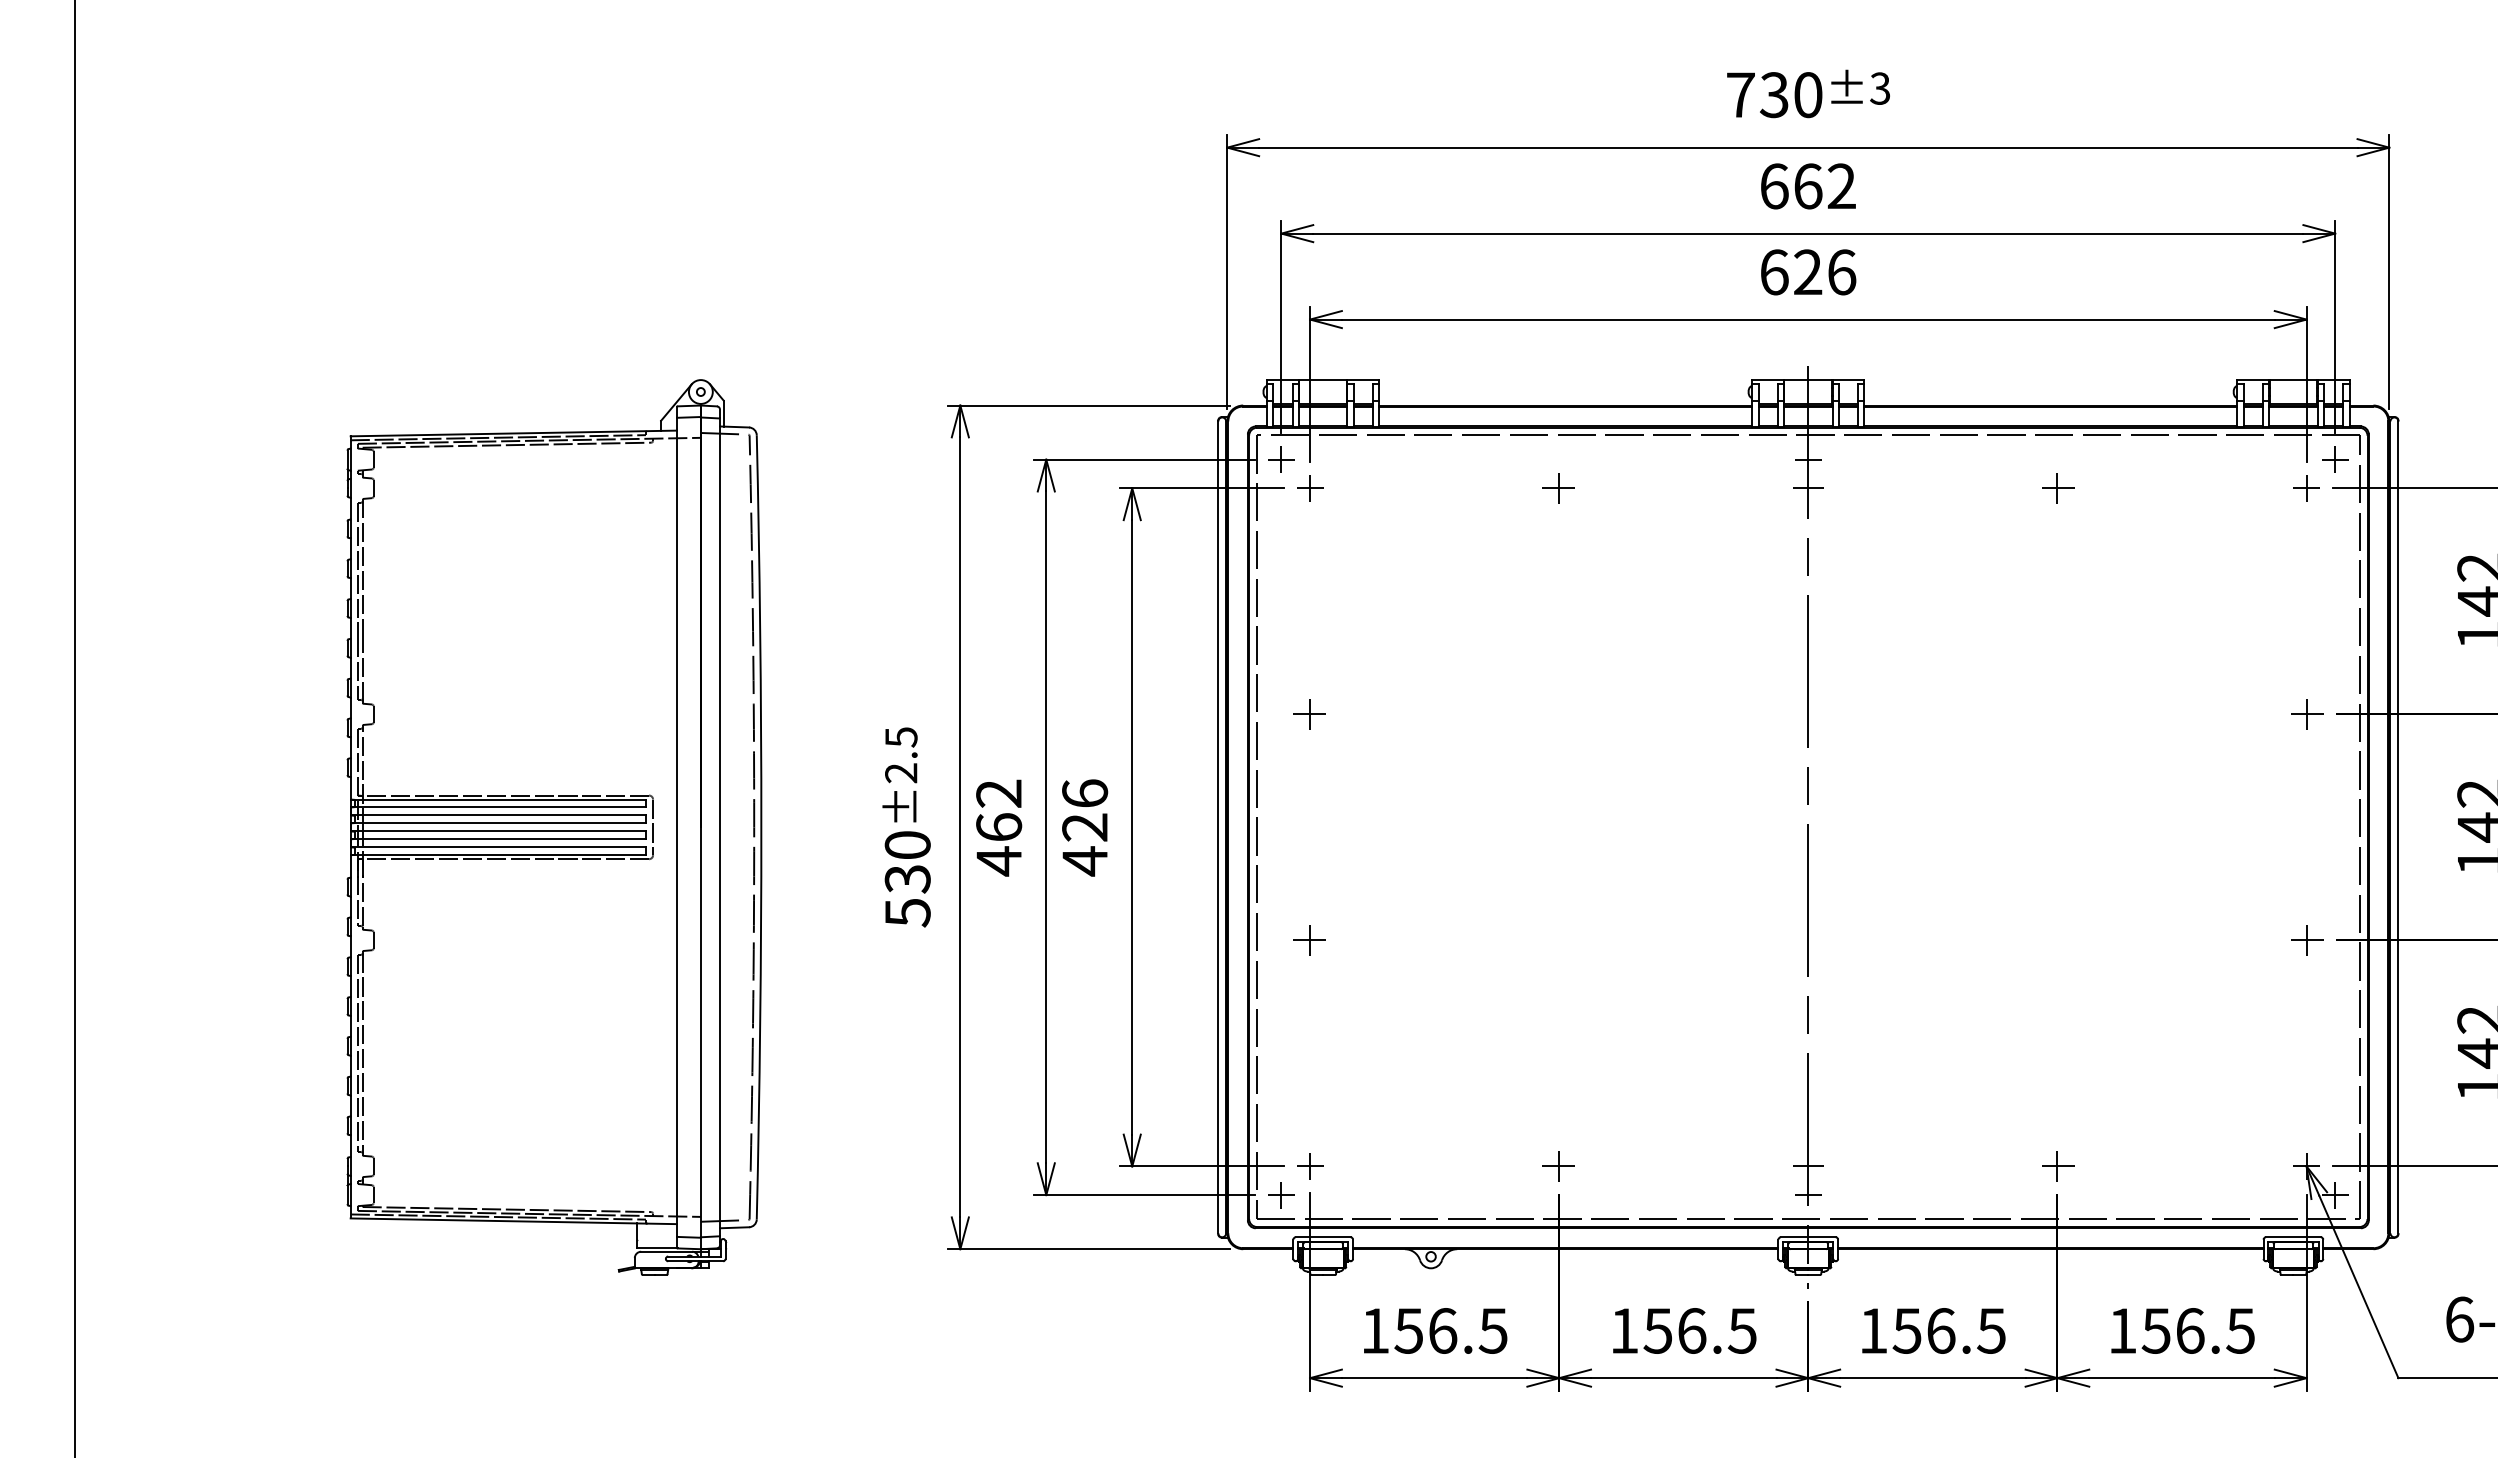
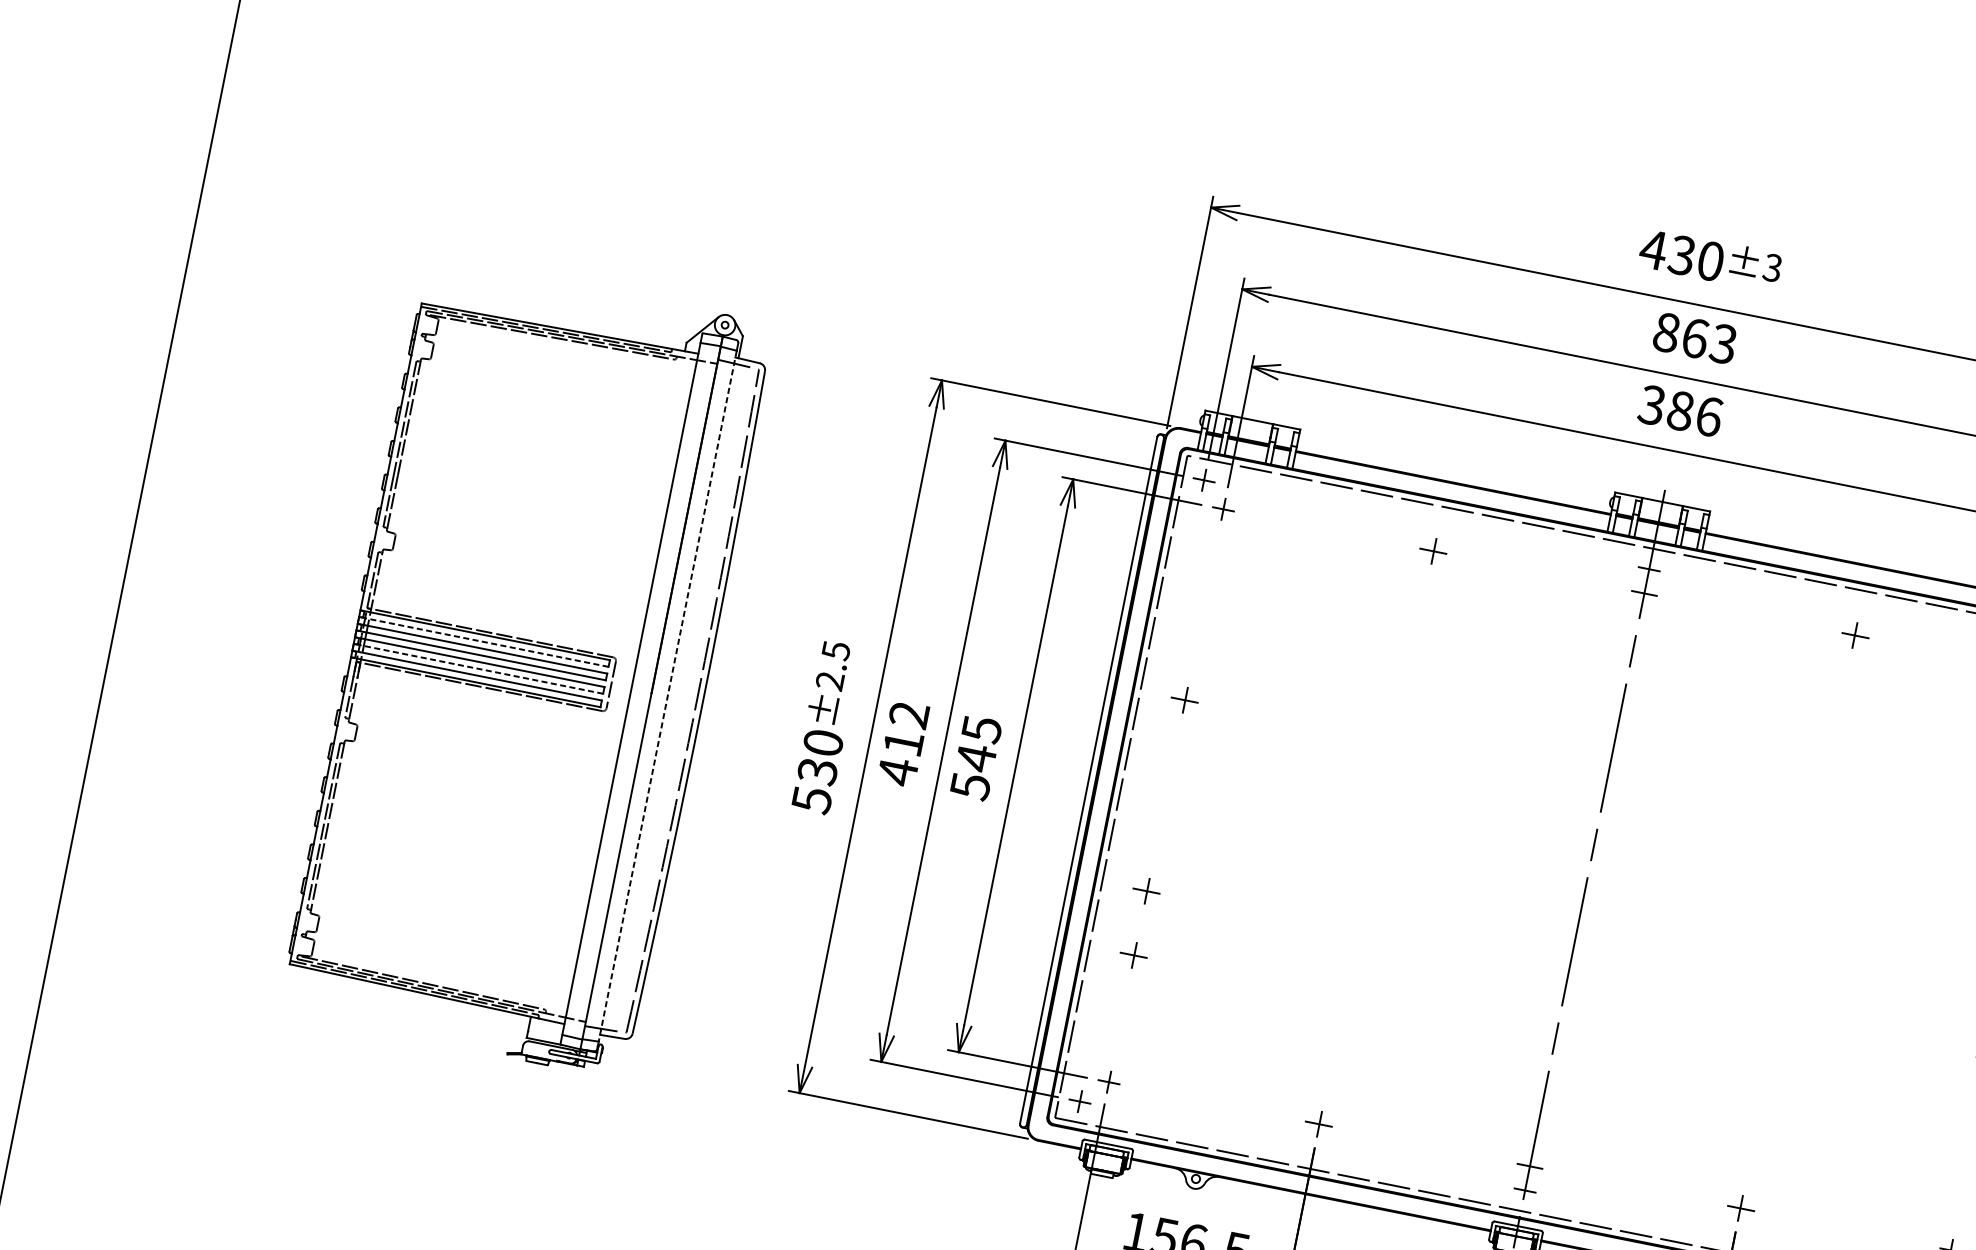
text: (1740, 94) -> (1653, 249), 730 -> 430
text: (1807, 186) -> (1694, 338), 662 -> 863
text: (1790, 272) -> (1665, 408), 626 -> 386
line: (498, 807) -> (484, 642), solid -> dashed
text: (999, 826) -> (904, 742), 462 -> 412
line: (719, 827) -> (667, 696), solid -> dashed
text: (1085, 827) -> (976, 757), 426 -> 545
line: (498, 839) -> (478, 669), solid -> dashed
part: (1309, 1016) -> (1133, 955), added

